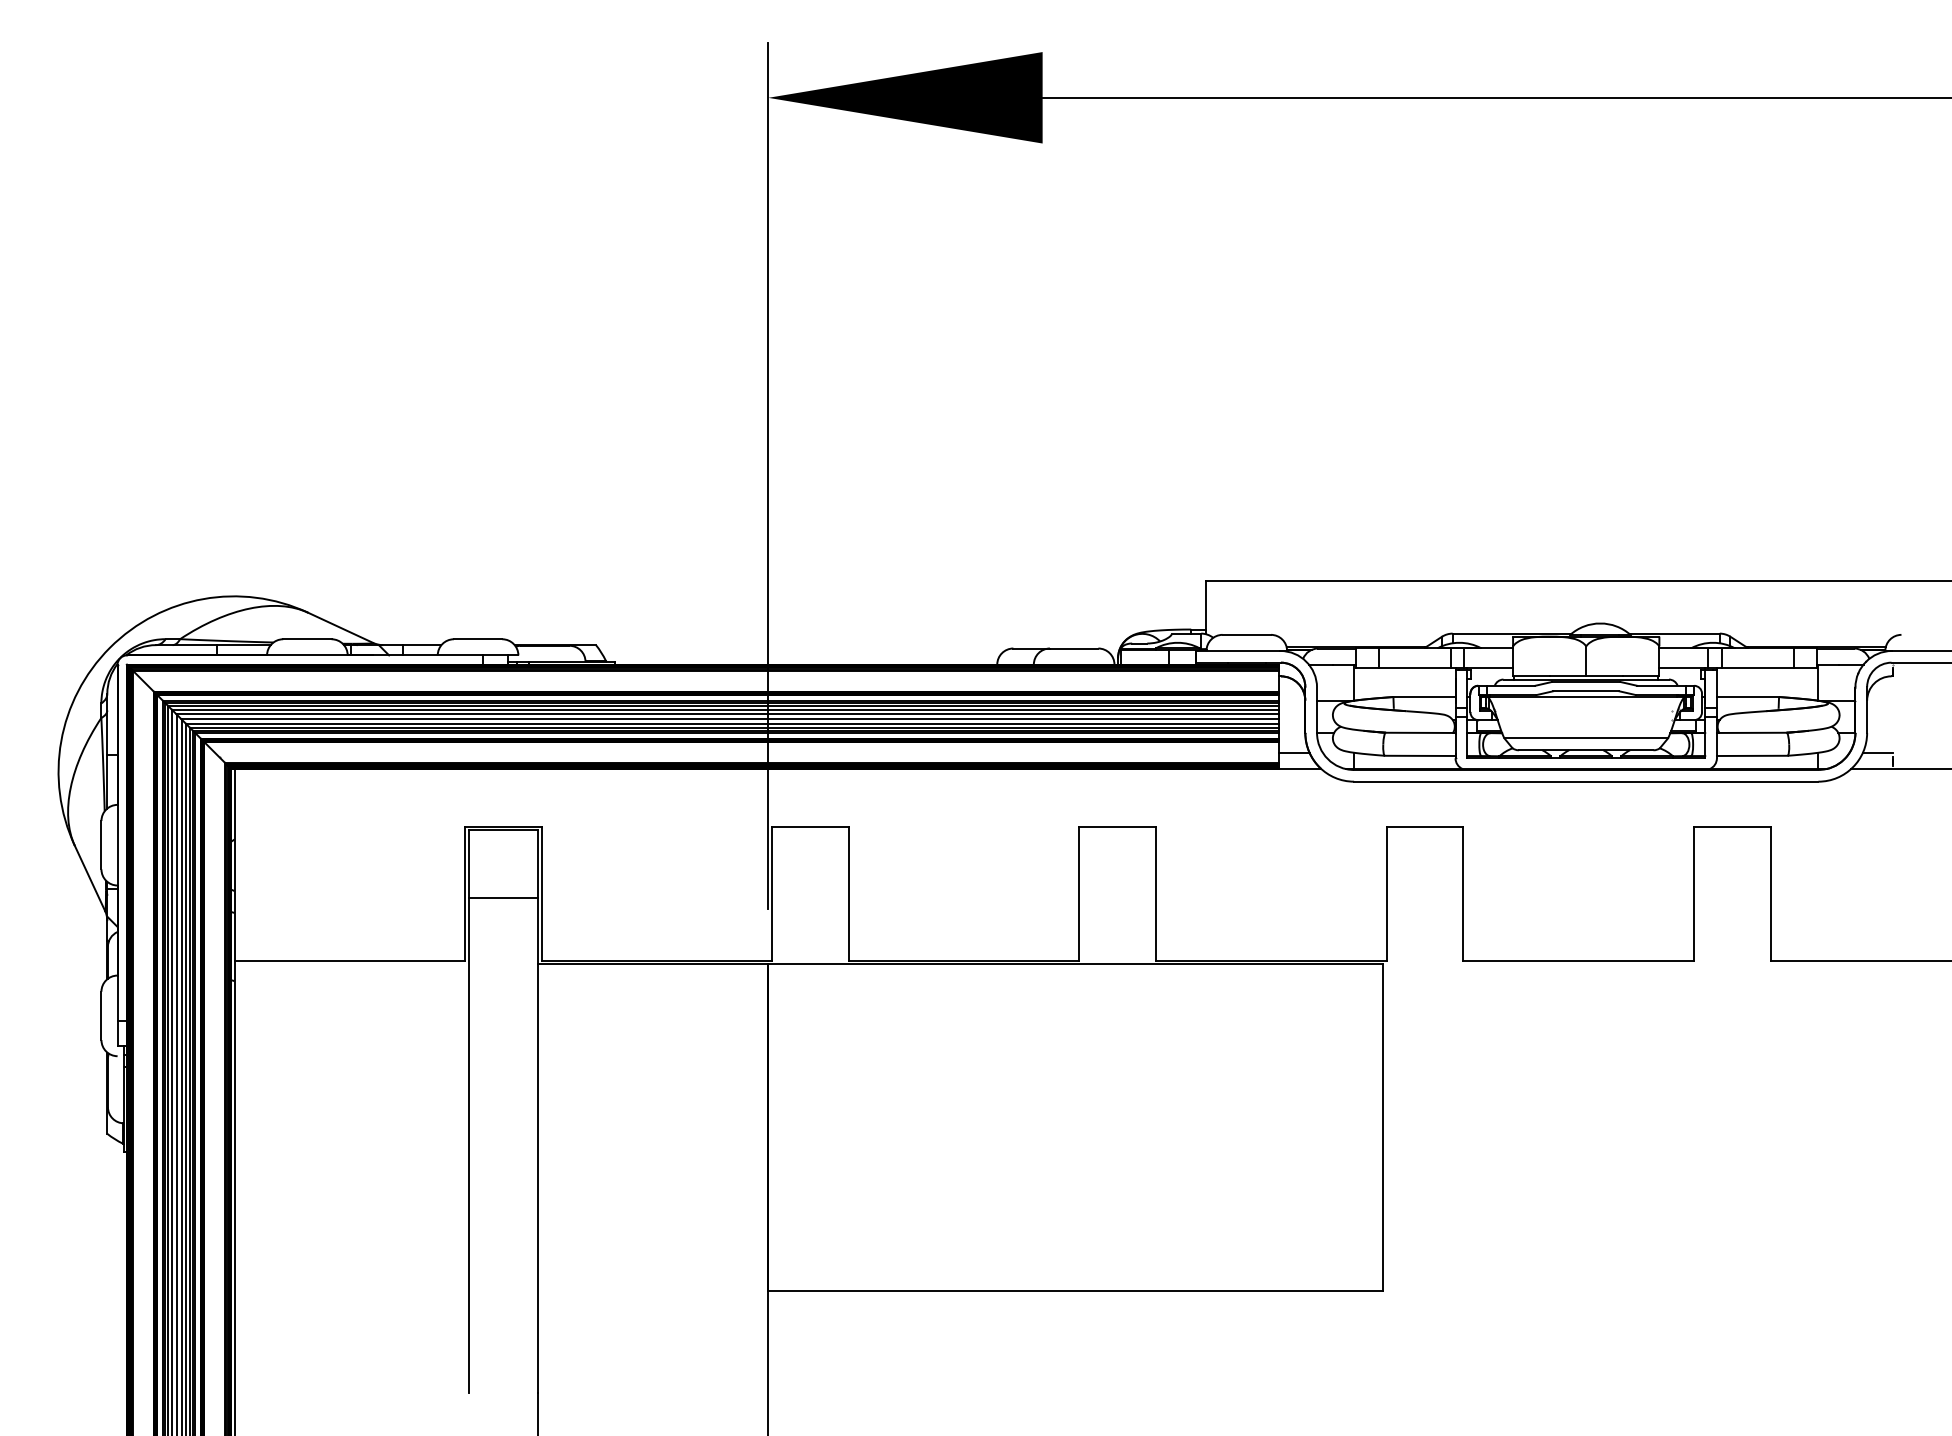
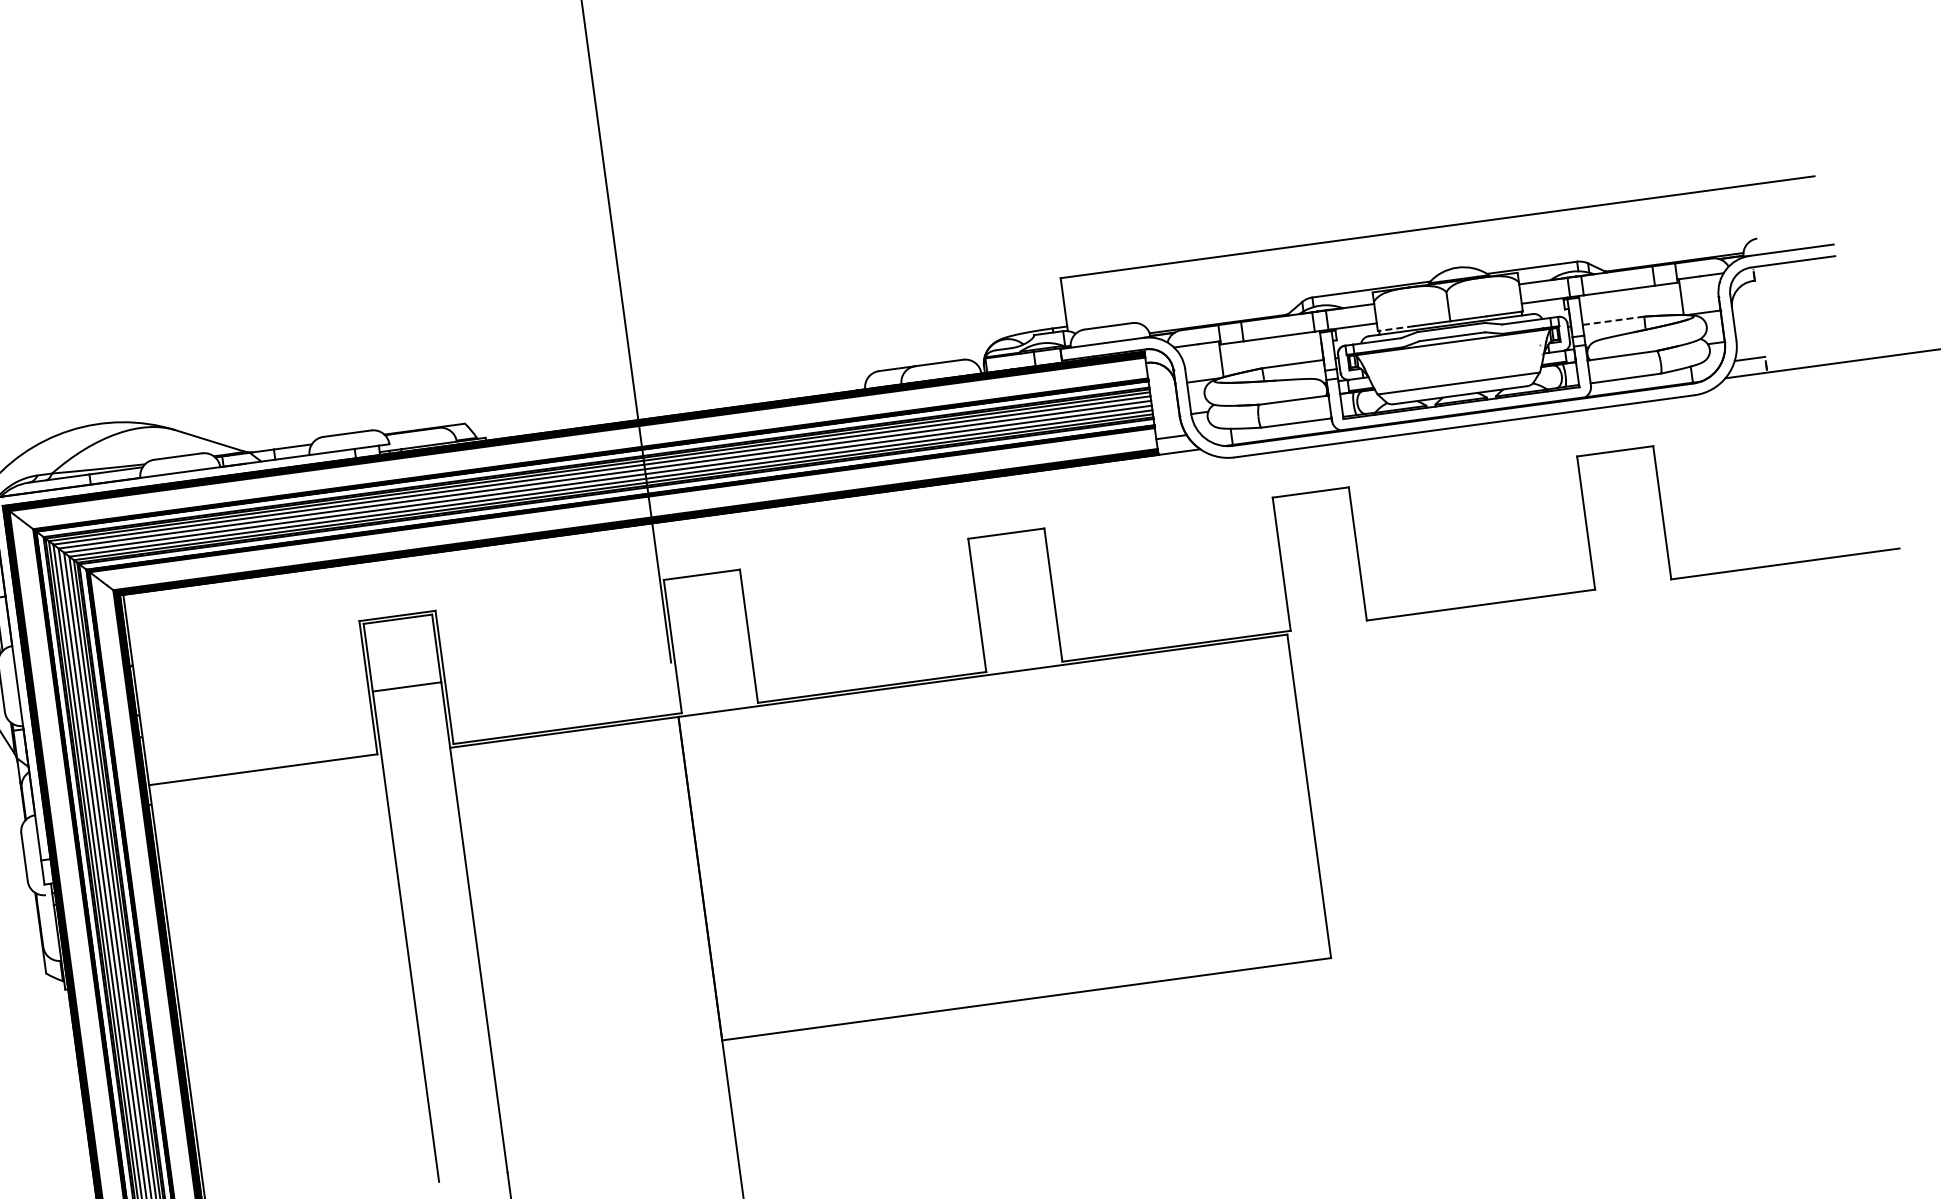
line: (1530, 675) -> (1395, 328), solid -> dashed
line: (1747, 697) -> (1613, 321), solid -> dashed

